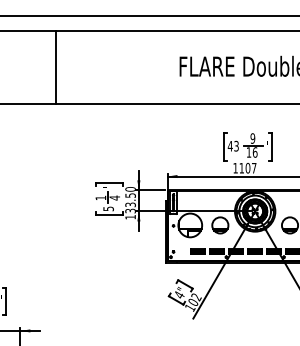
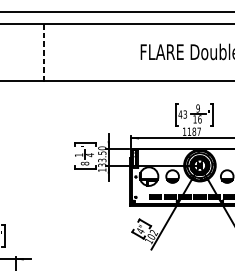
line: (56, 66) -> (44, 52), solid -> dashed
text: (247, 168) -> (193, 131), 1107 -> 1187
text: (108, 208) -> (84, 163), 5 -> 8

